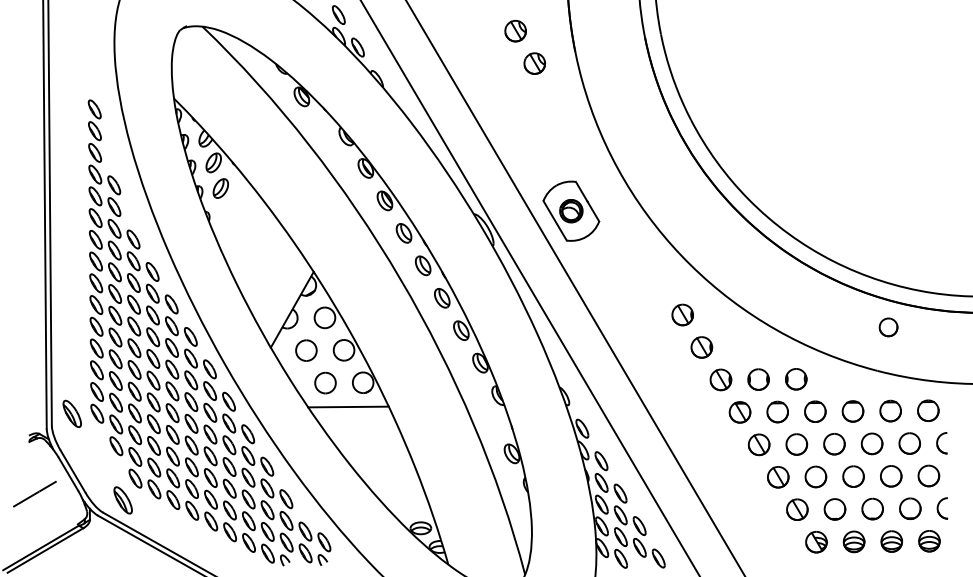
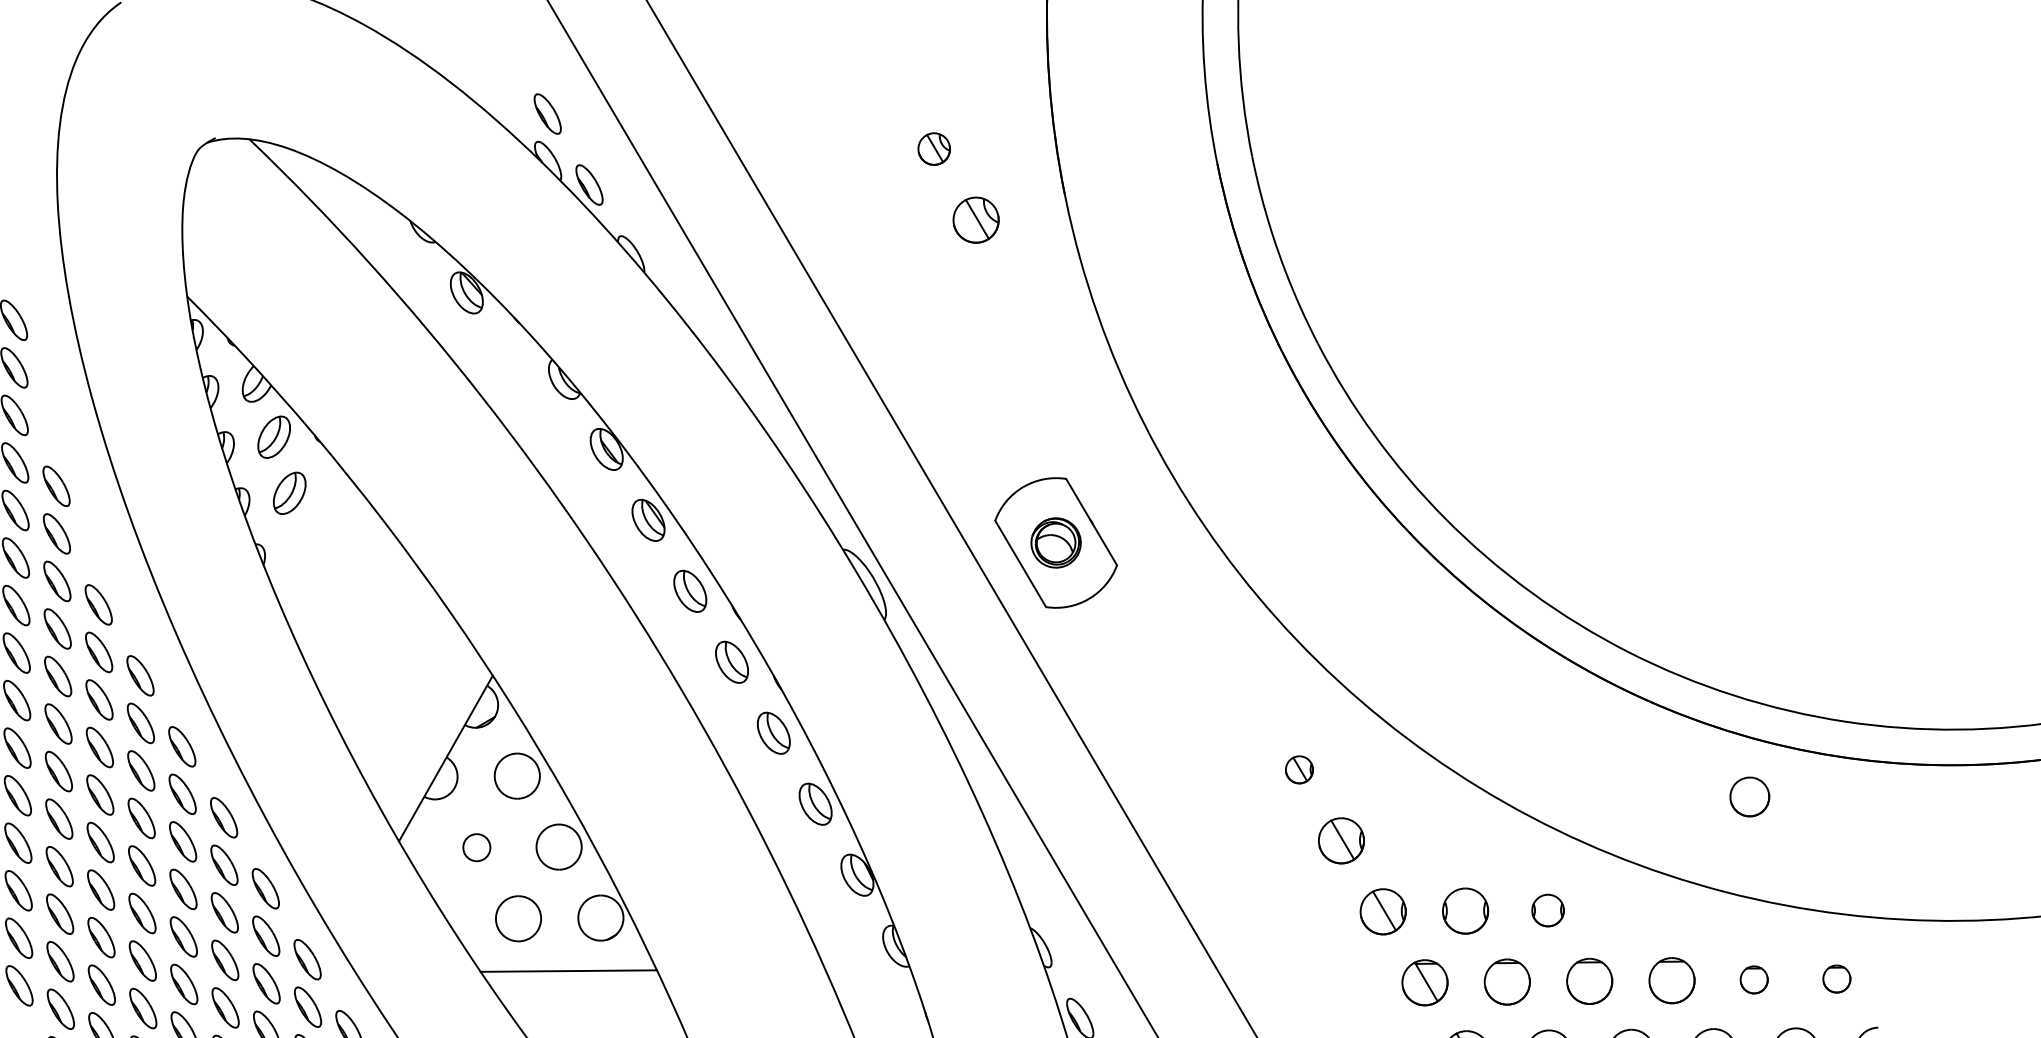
part: (515, 30) -> (933, 147), size x0.7
part: (682, 314) -> (1299, 768), size x0.6
part: (306, 350) -> (476, 847), size x0.6
part: (796, 379) -> (1548, 910), size x0.7
part: (890, 410) -> (1754, 978), size x0.6
part: (928, 410) -> (1837, 978), size x0.6

